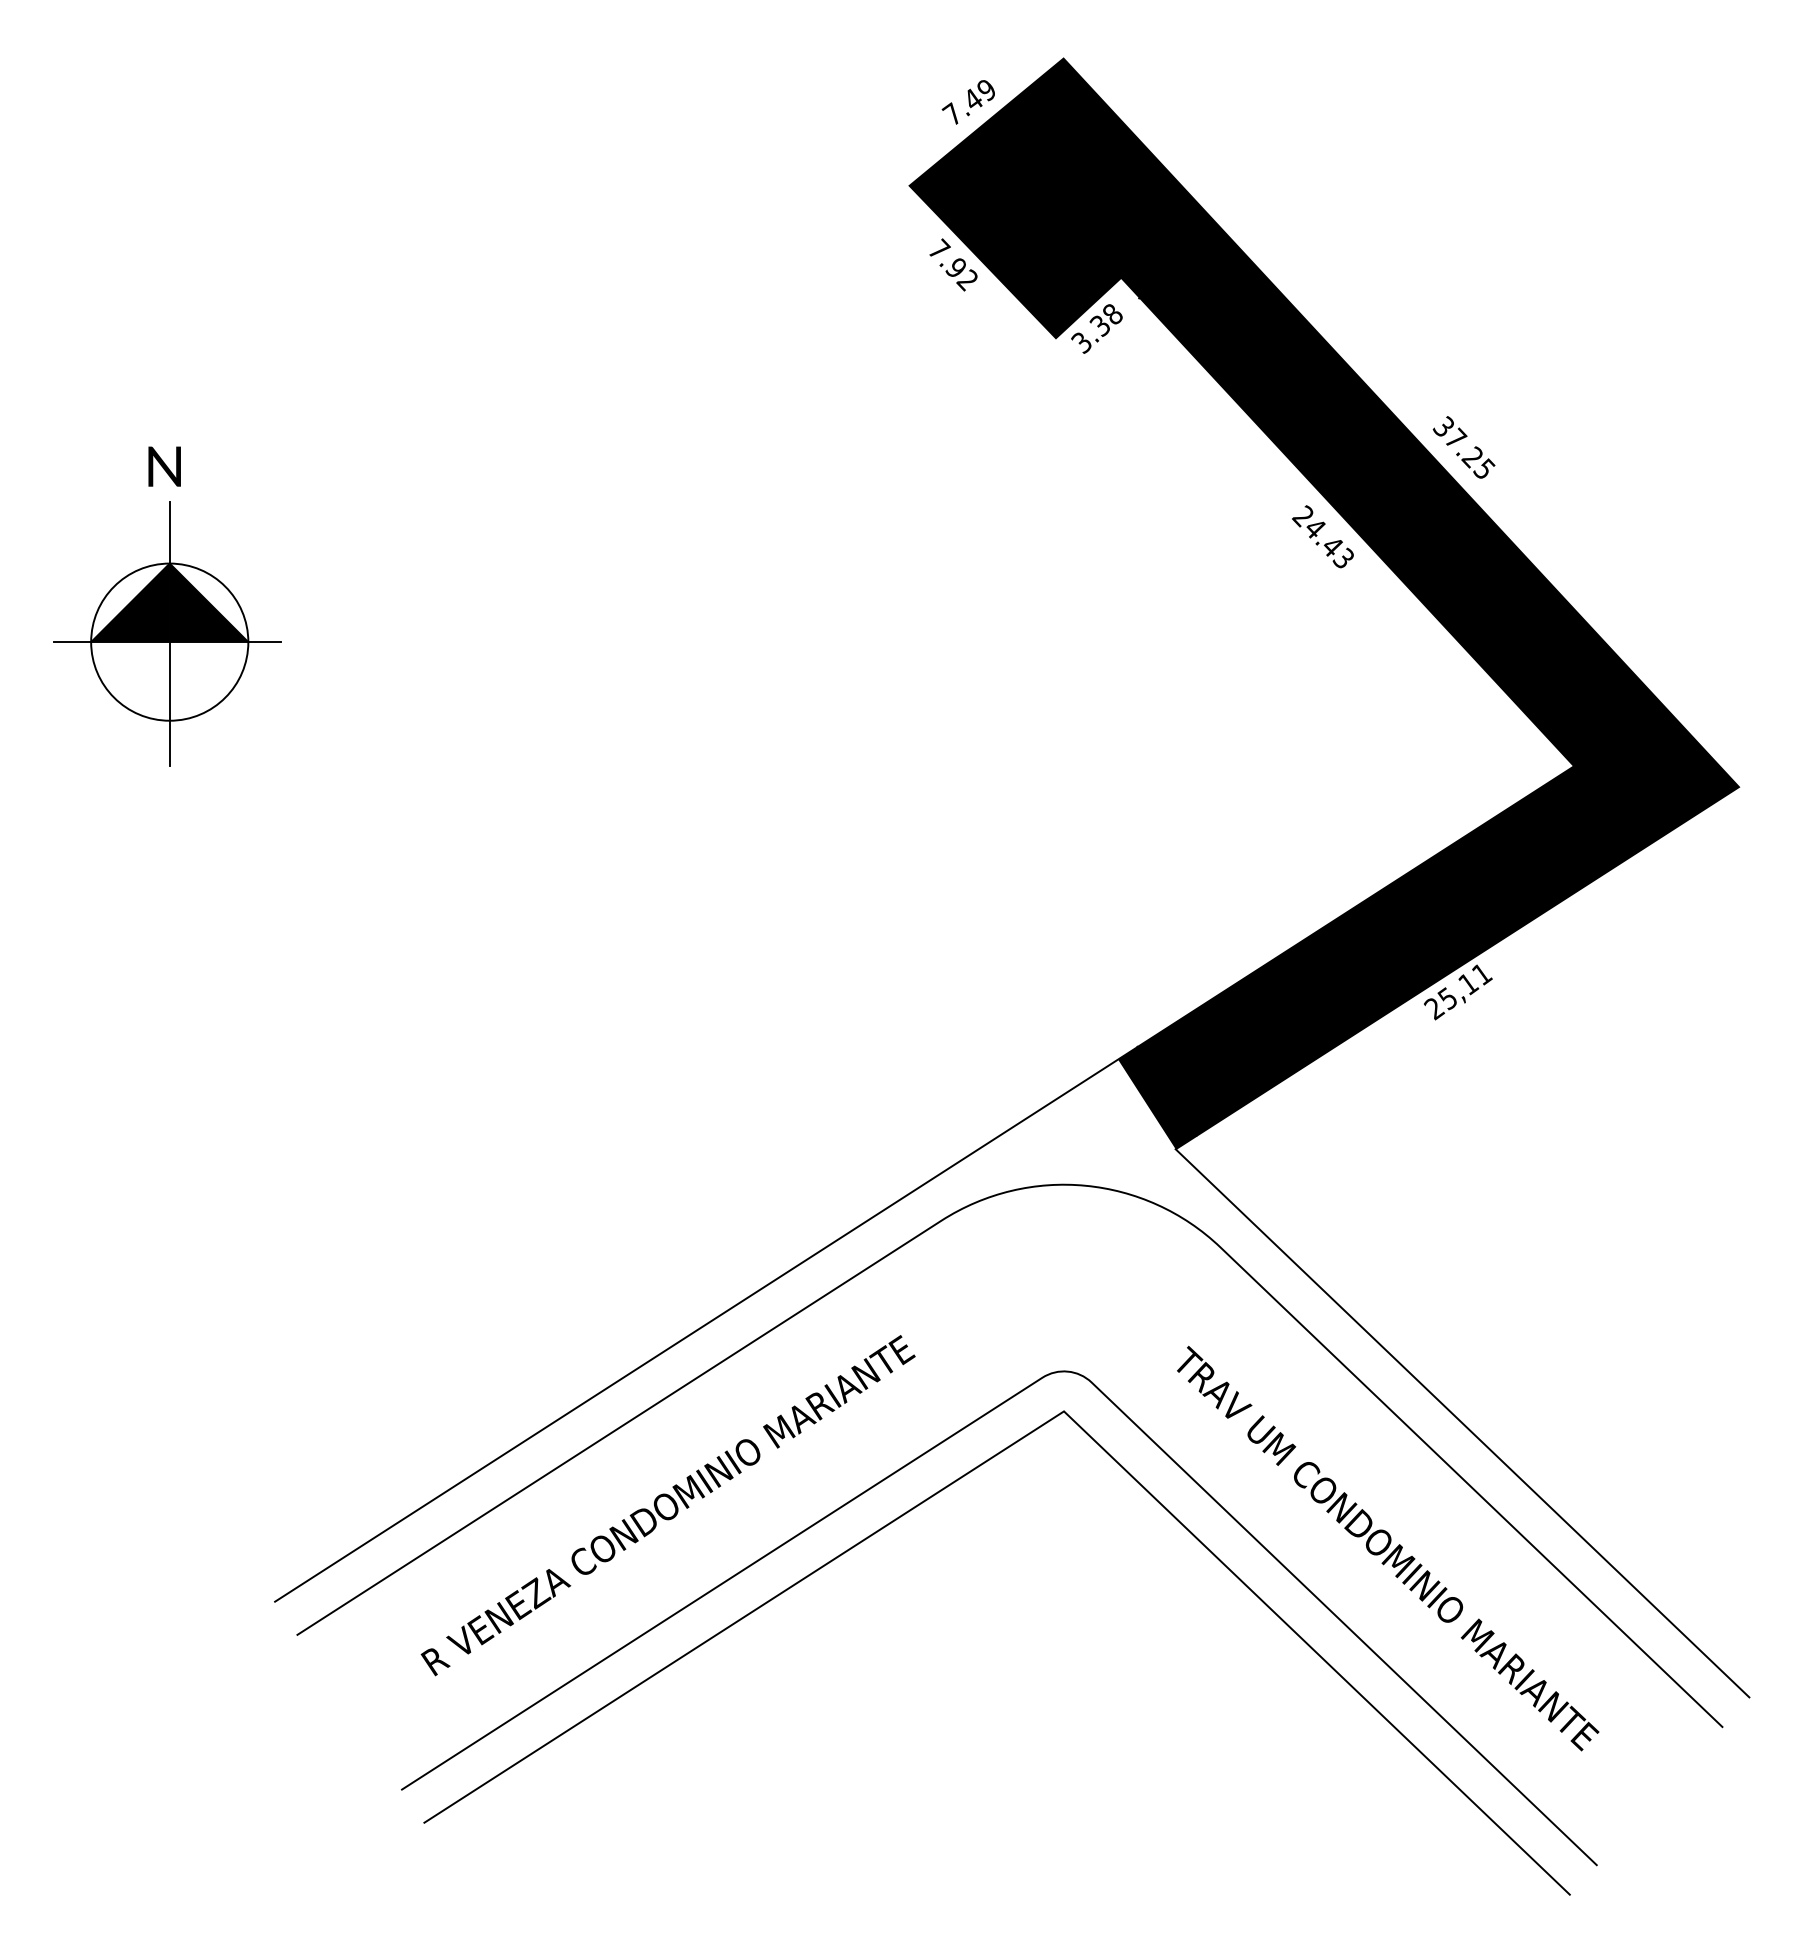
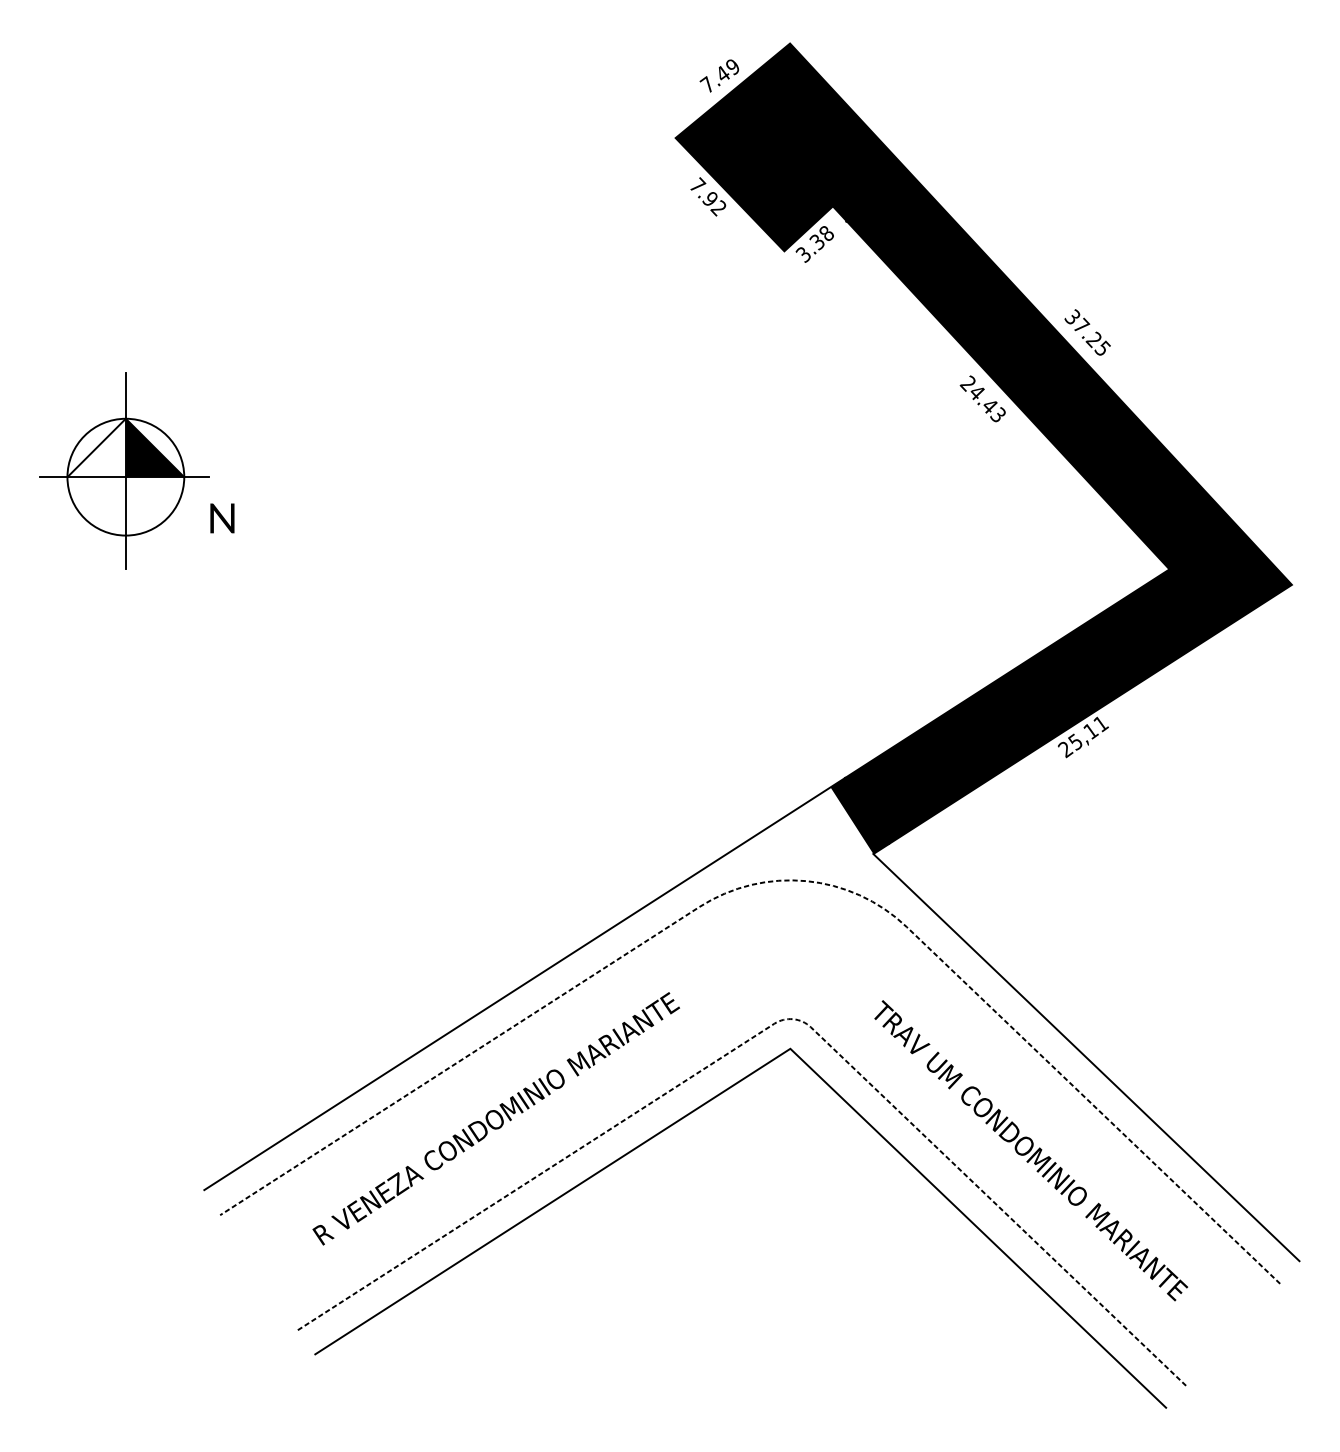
text: (164, 466) -> (222, 518), moved
fill: (130, 602) -> (96, 447), removed
line: (1055, 1184) -> (784, 880), solid -> dashed
line: (1047, 1374) -> (778, 1021), solid -> dashed

